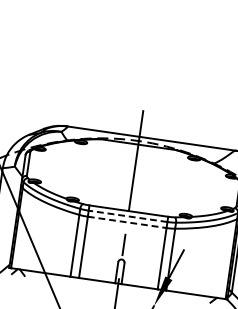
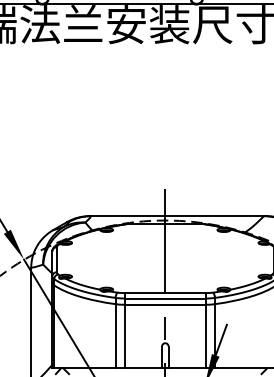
line: (128, 216) -> (165, 298), dashed -> solid
line: (127, 222) -> (165, 304), dashed -> solid

